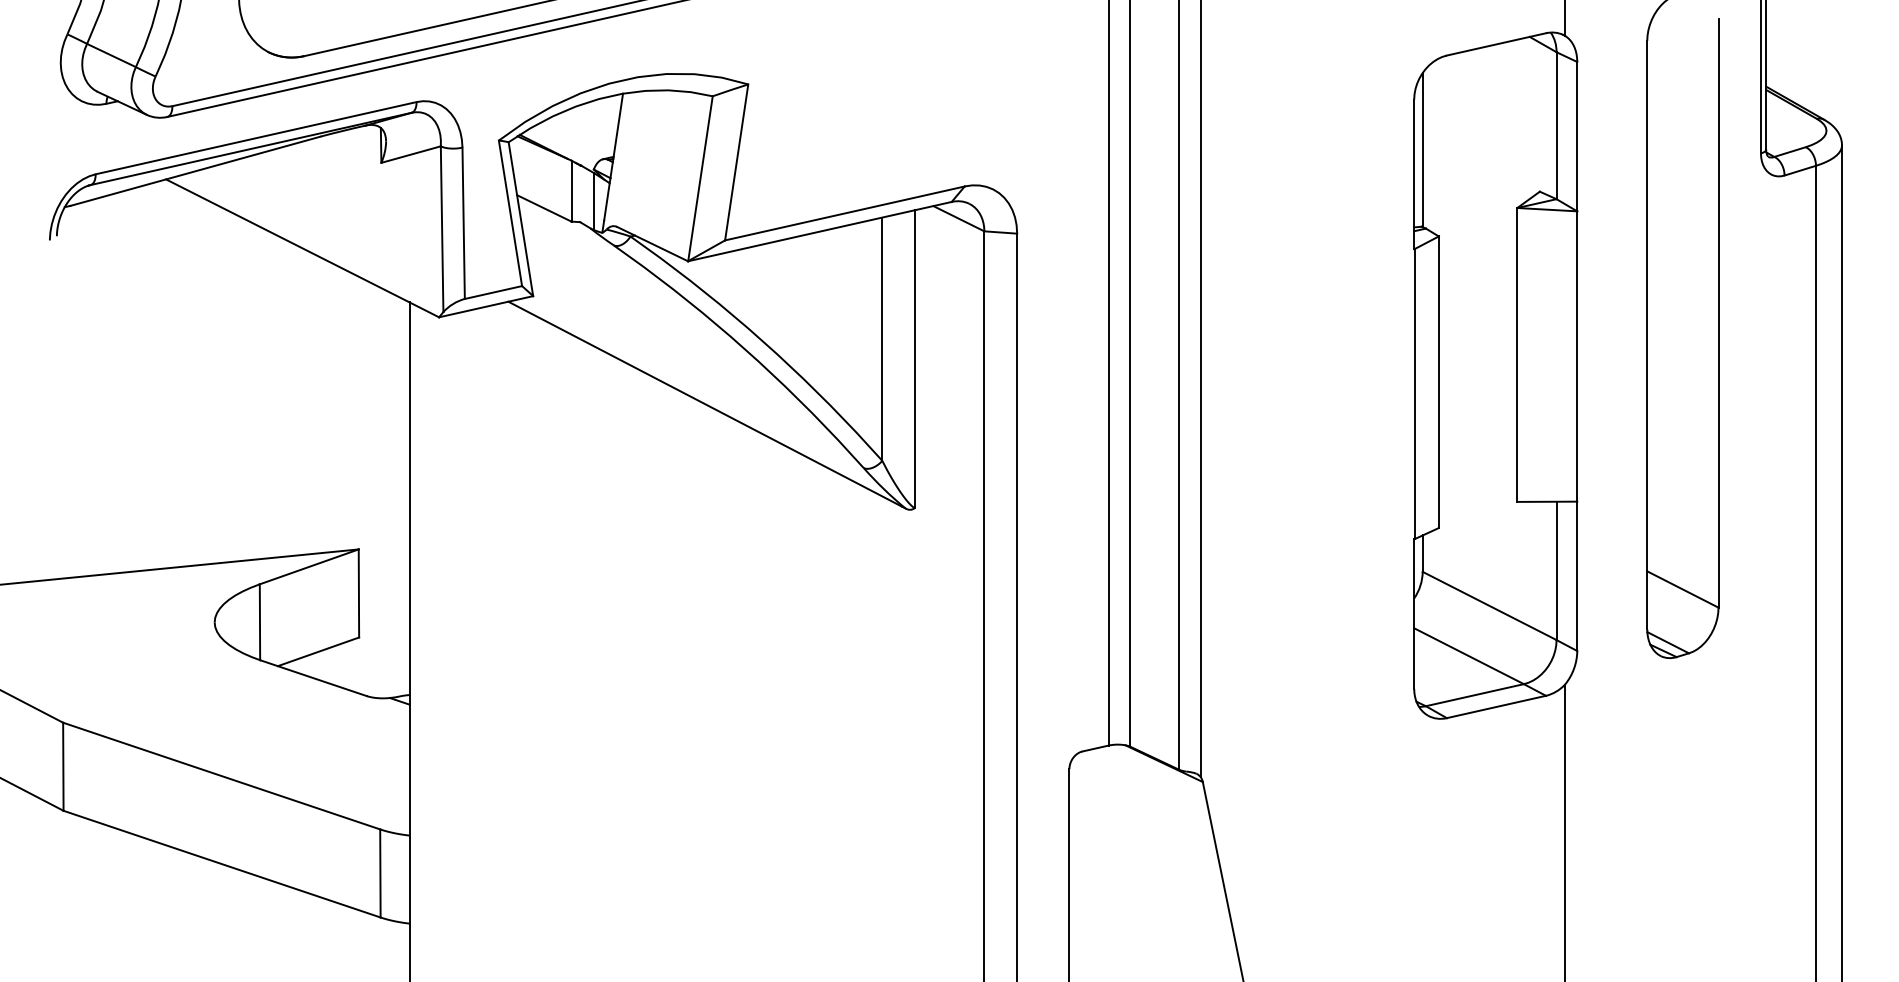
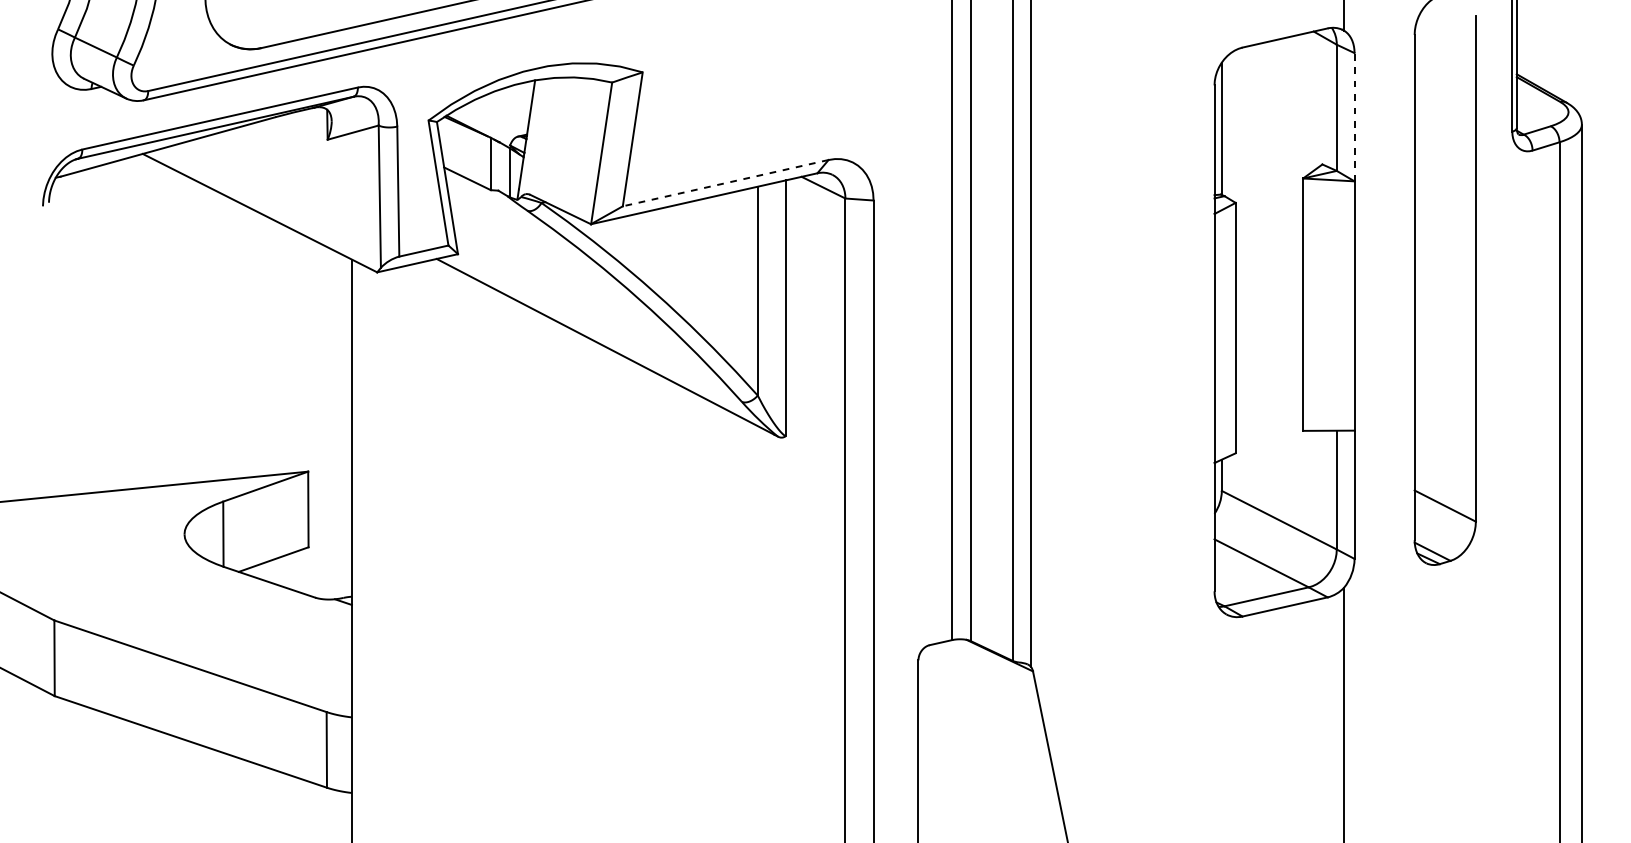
line: (1577, 136) -> (1354, 117), solid -> dashed
line: (844, 213) -> (725, 183), solid -> dashed

